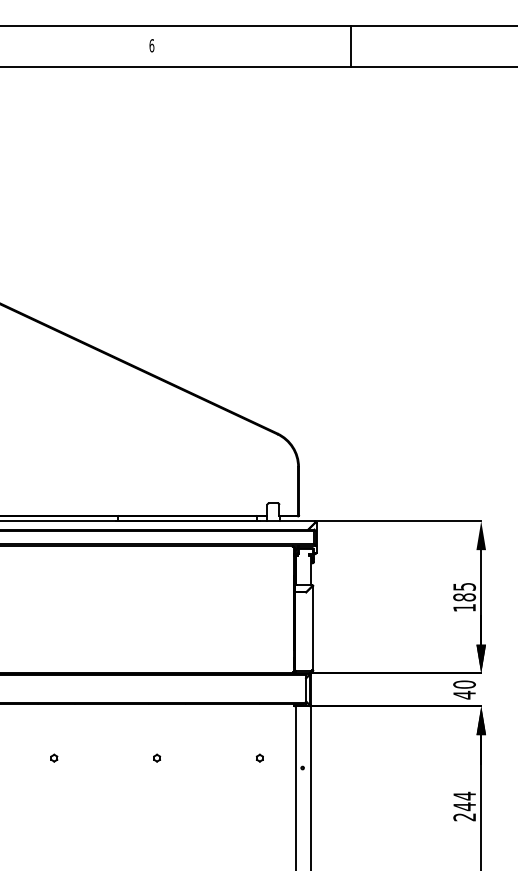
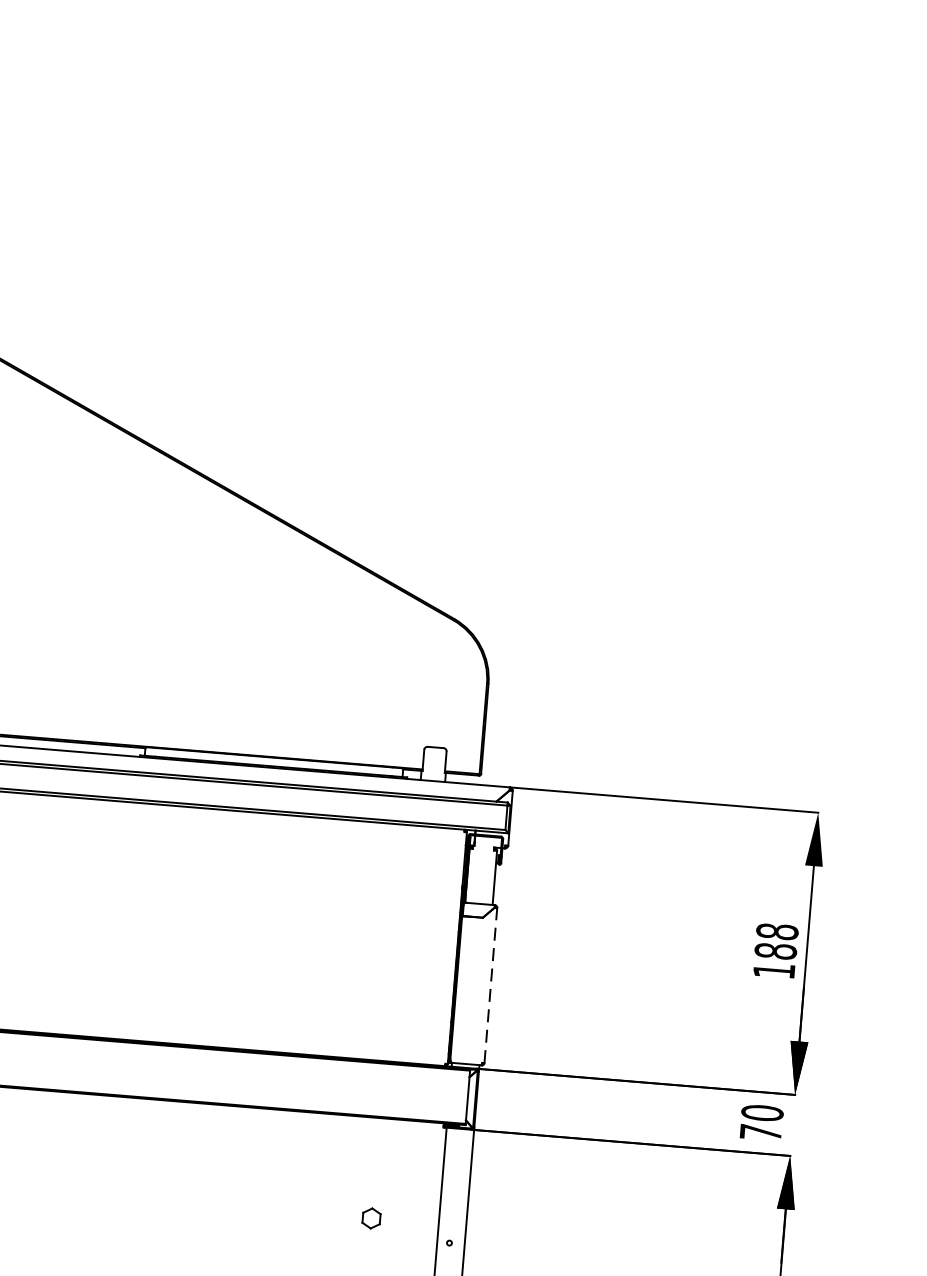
text: (464, 586) -> (777, 931), 185 -> 188
line: (313, 628) -> (490, 985), solid -> dashed
text: (464, 694) -> (760, 1131), 40 -> 70
part: (157, 757) -> (181, 1201), removed
part: (259, 757) -> (371, 1216), size x1.6

